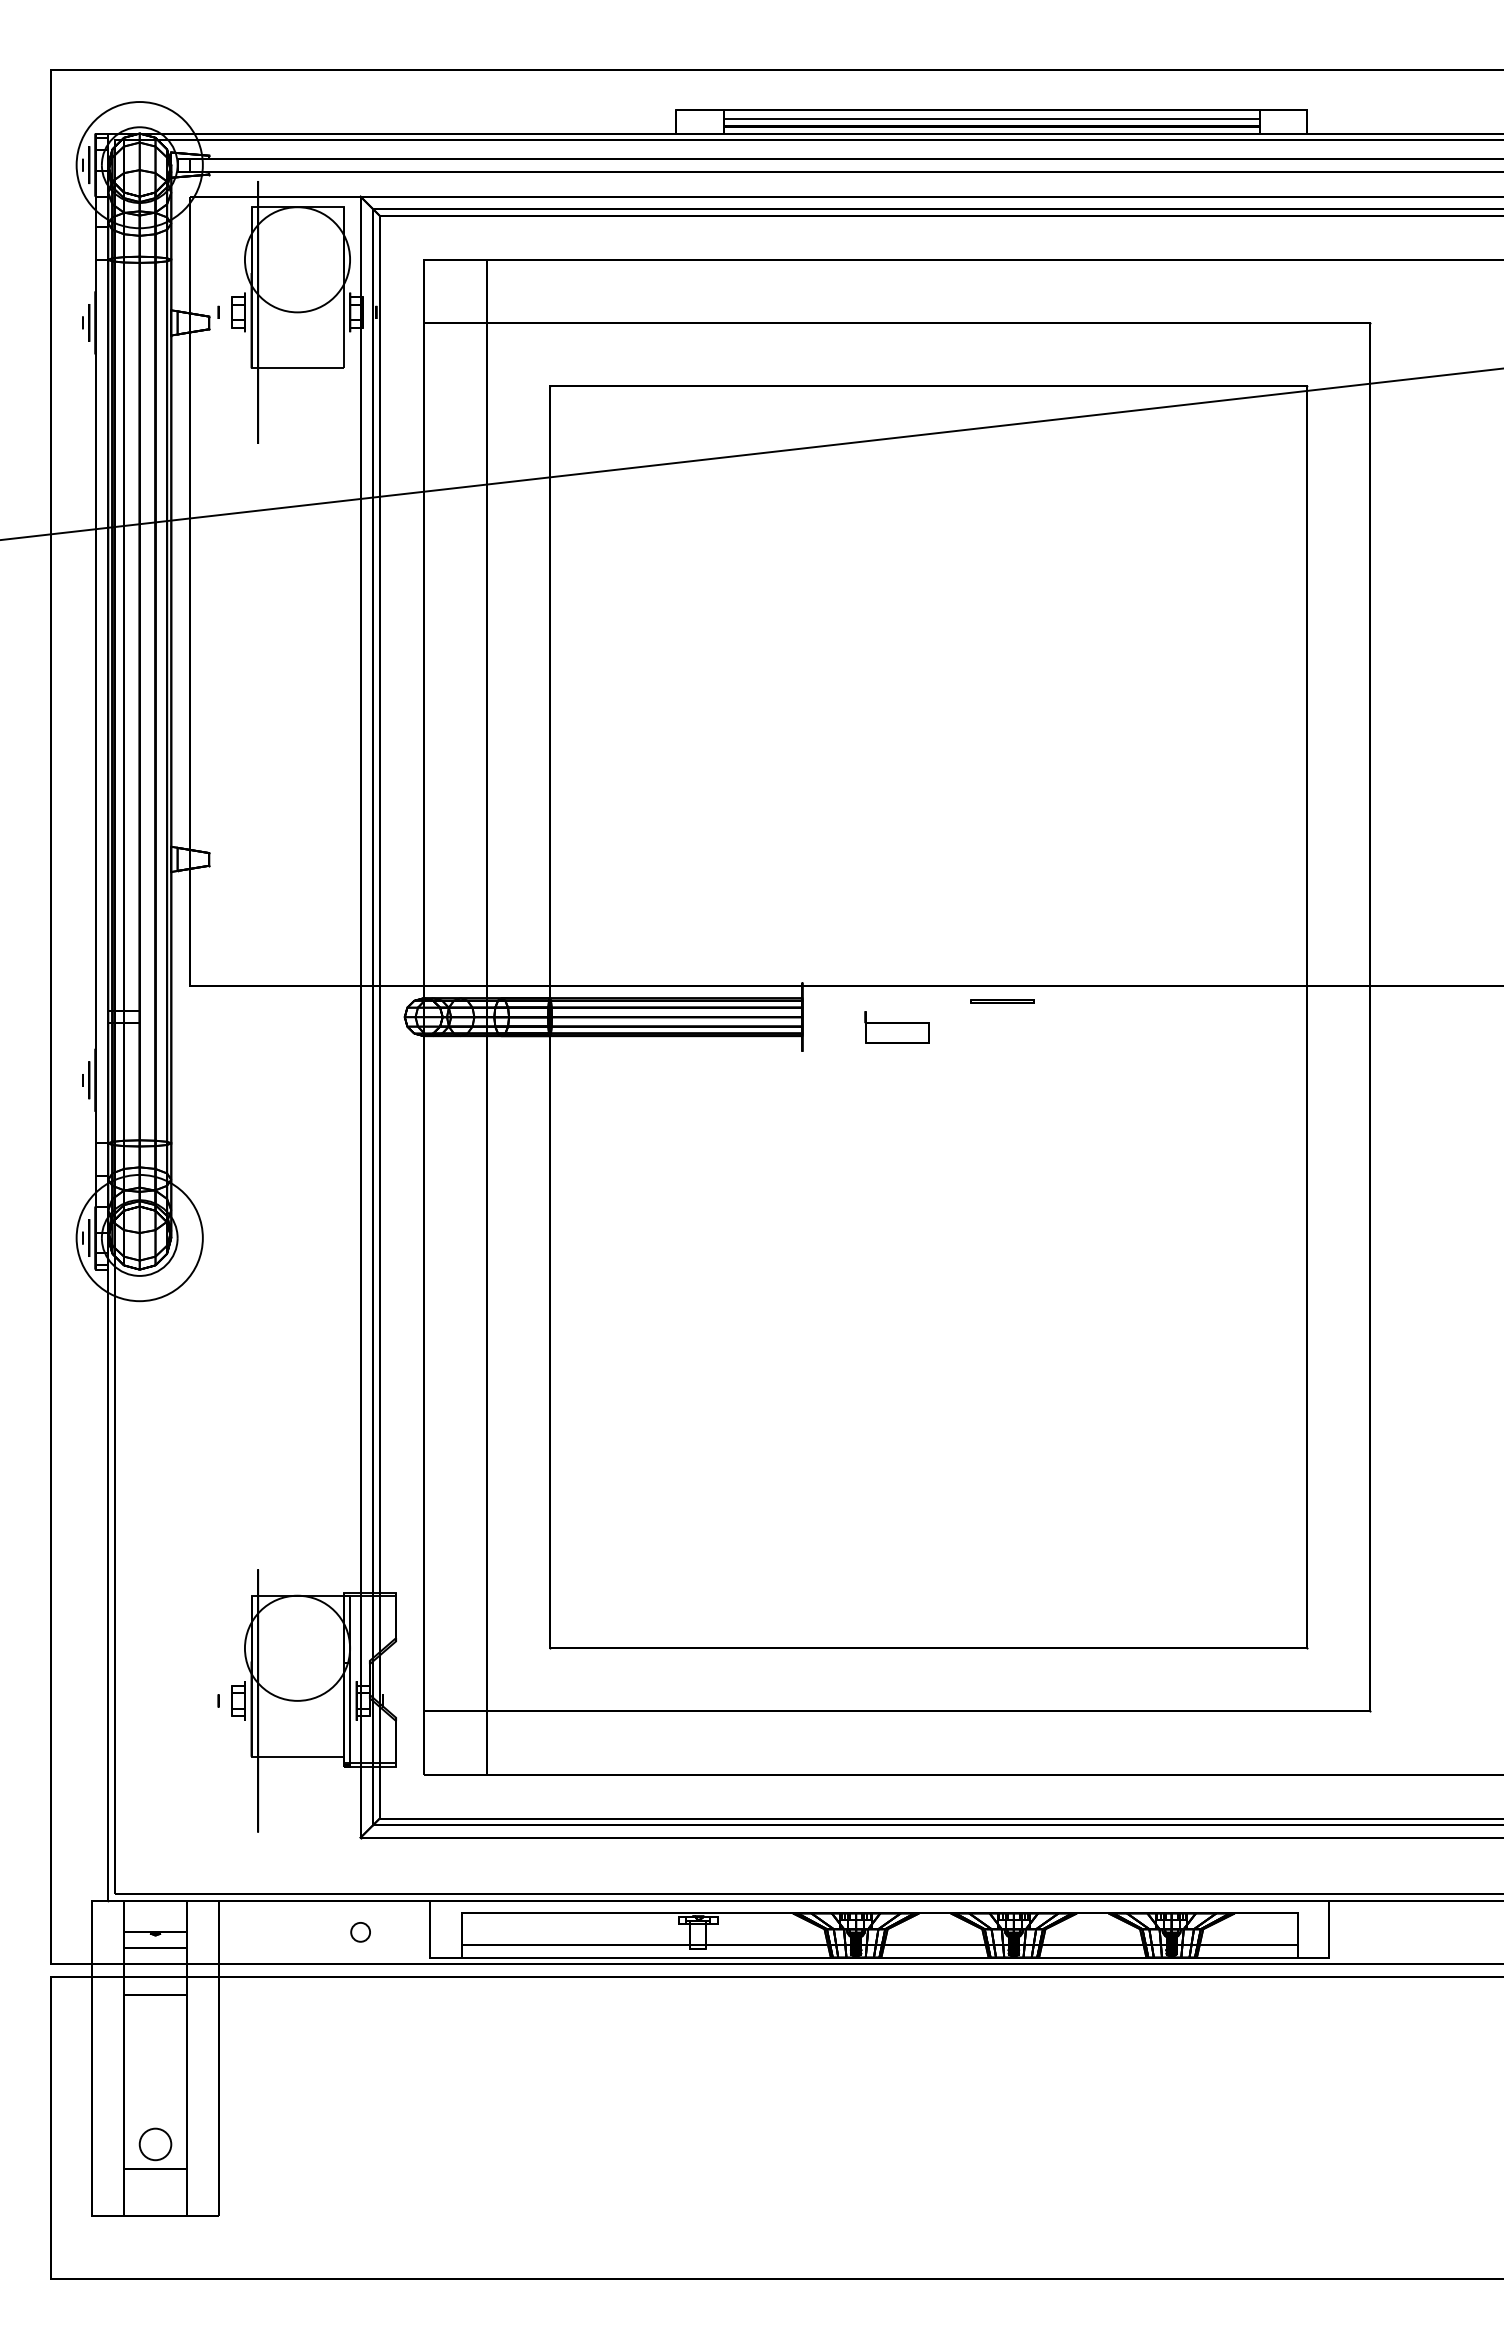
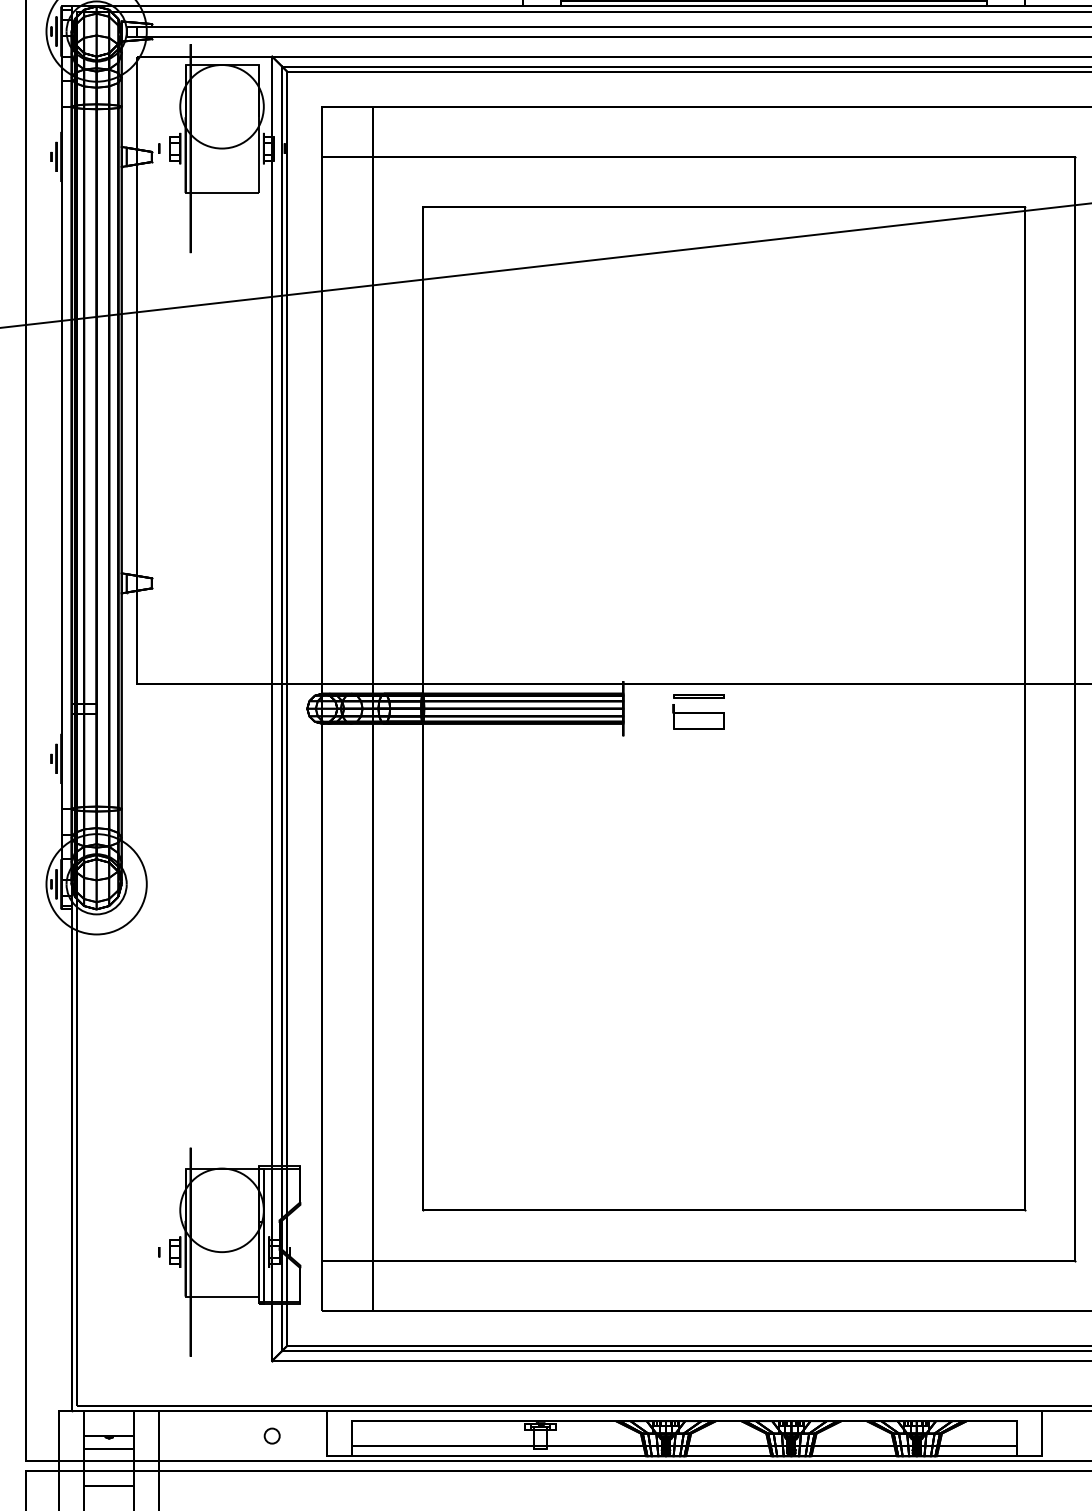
line: (1002, 1000) -> (698, 695), moved

